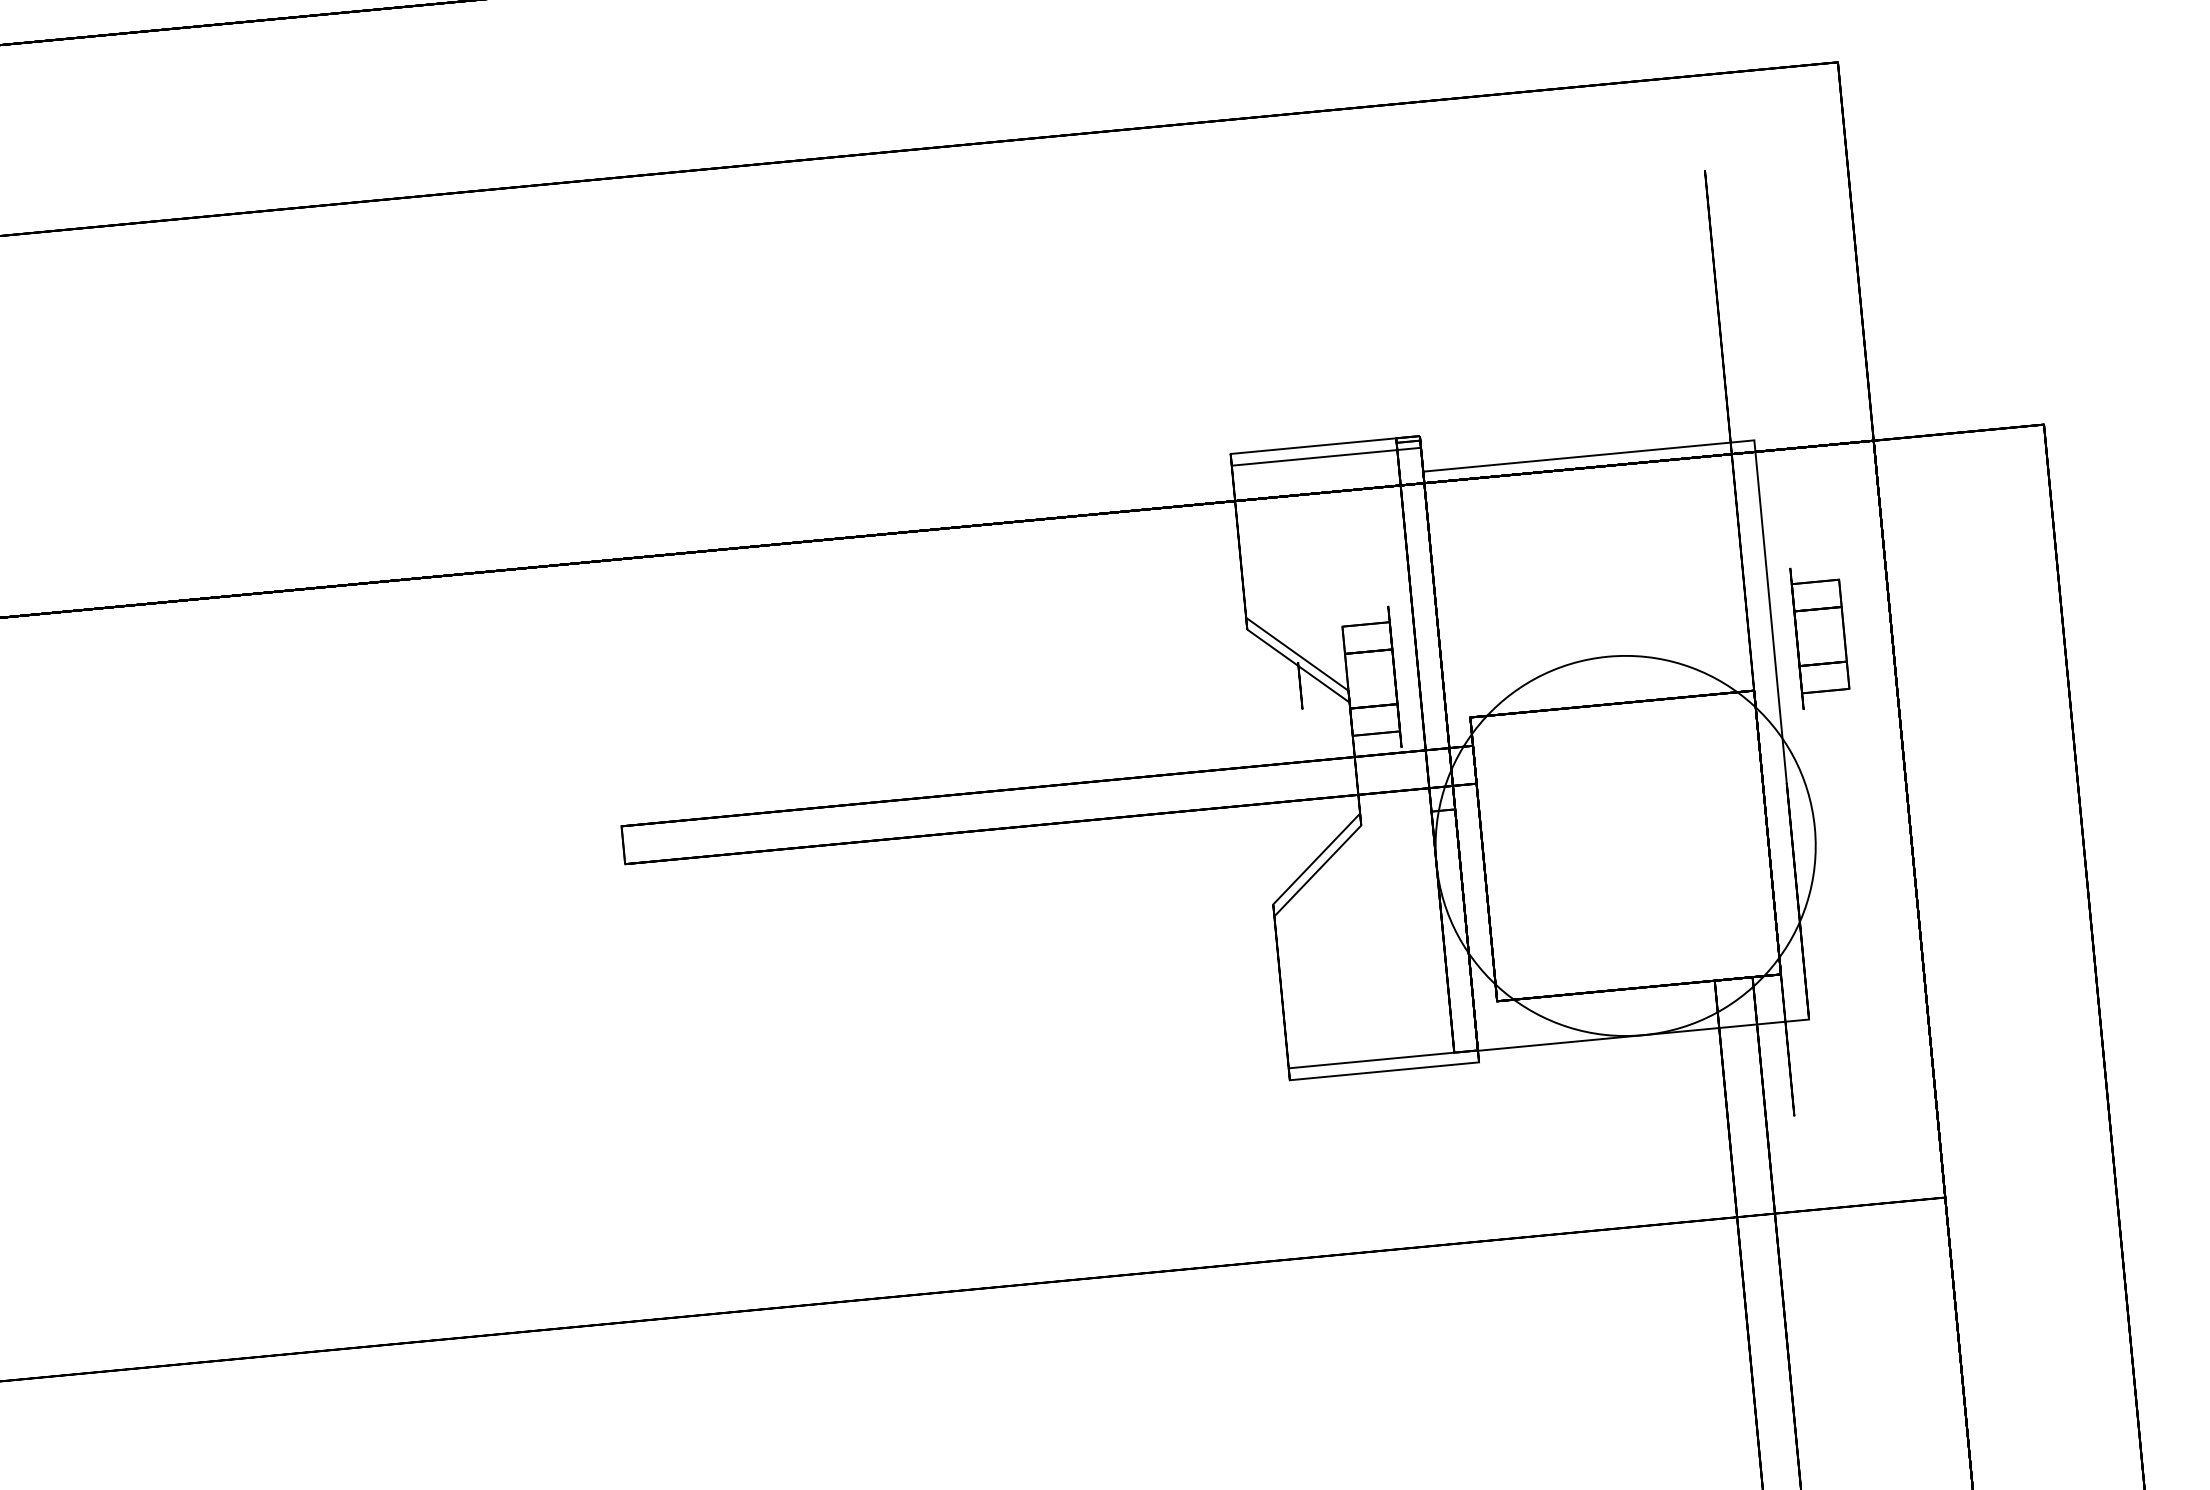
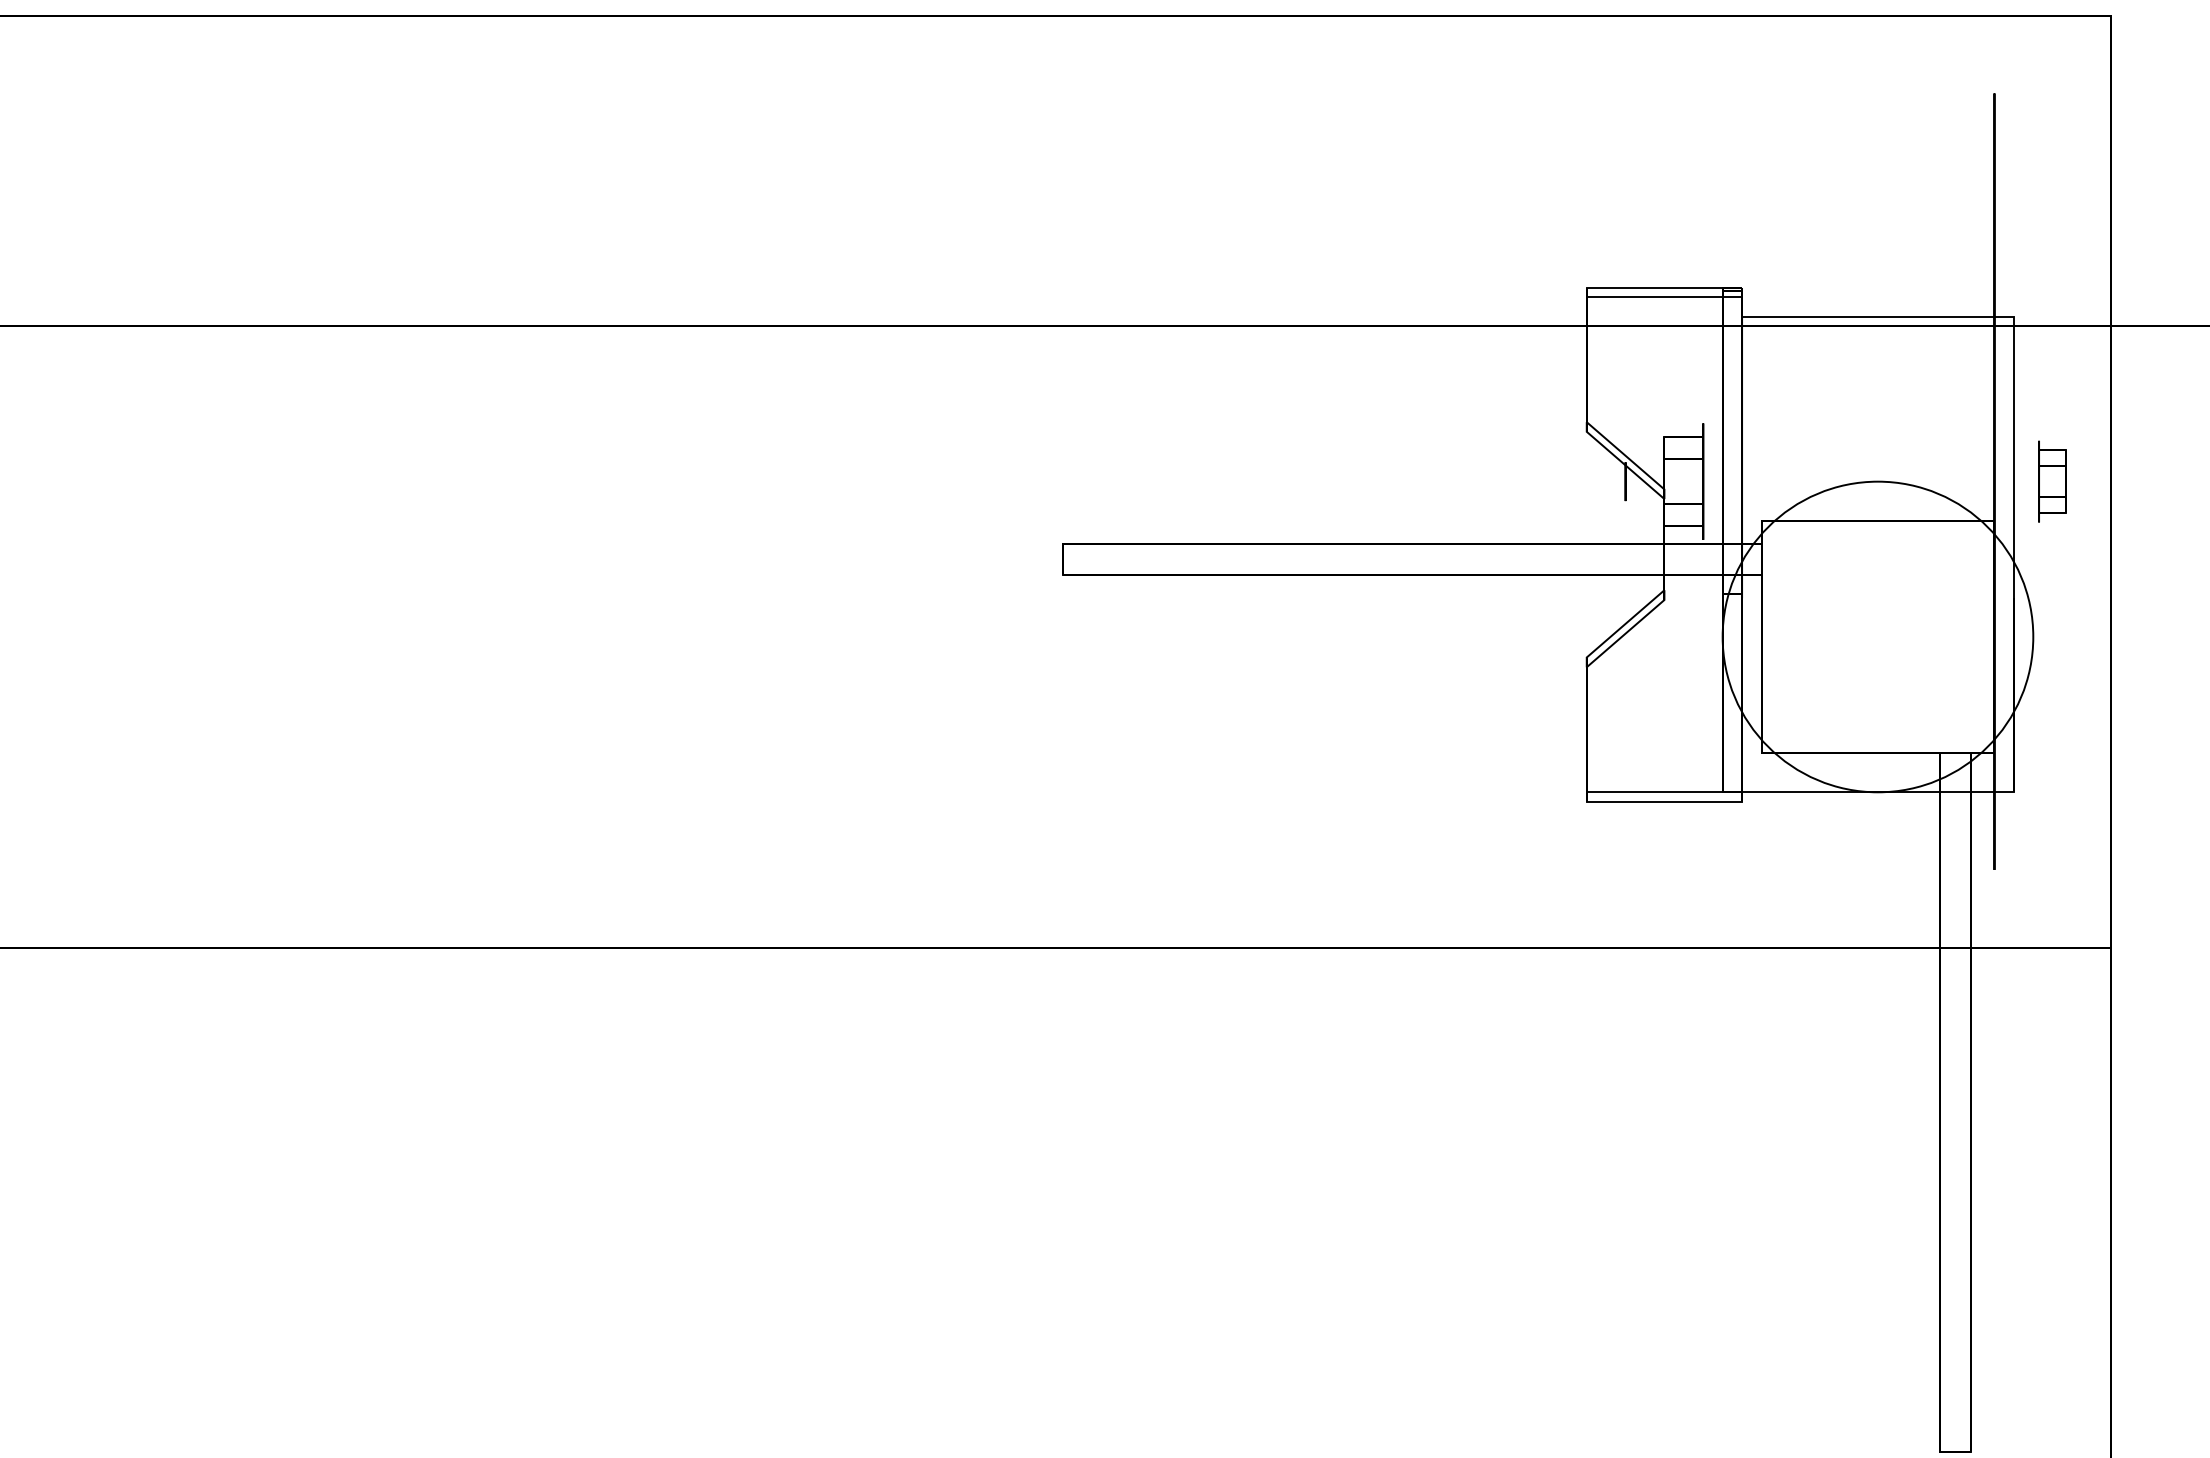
part: (1820, 636) -> (2052, 481), size x0.7

